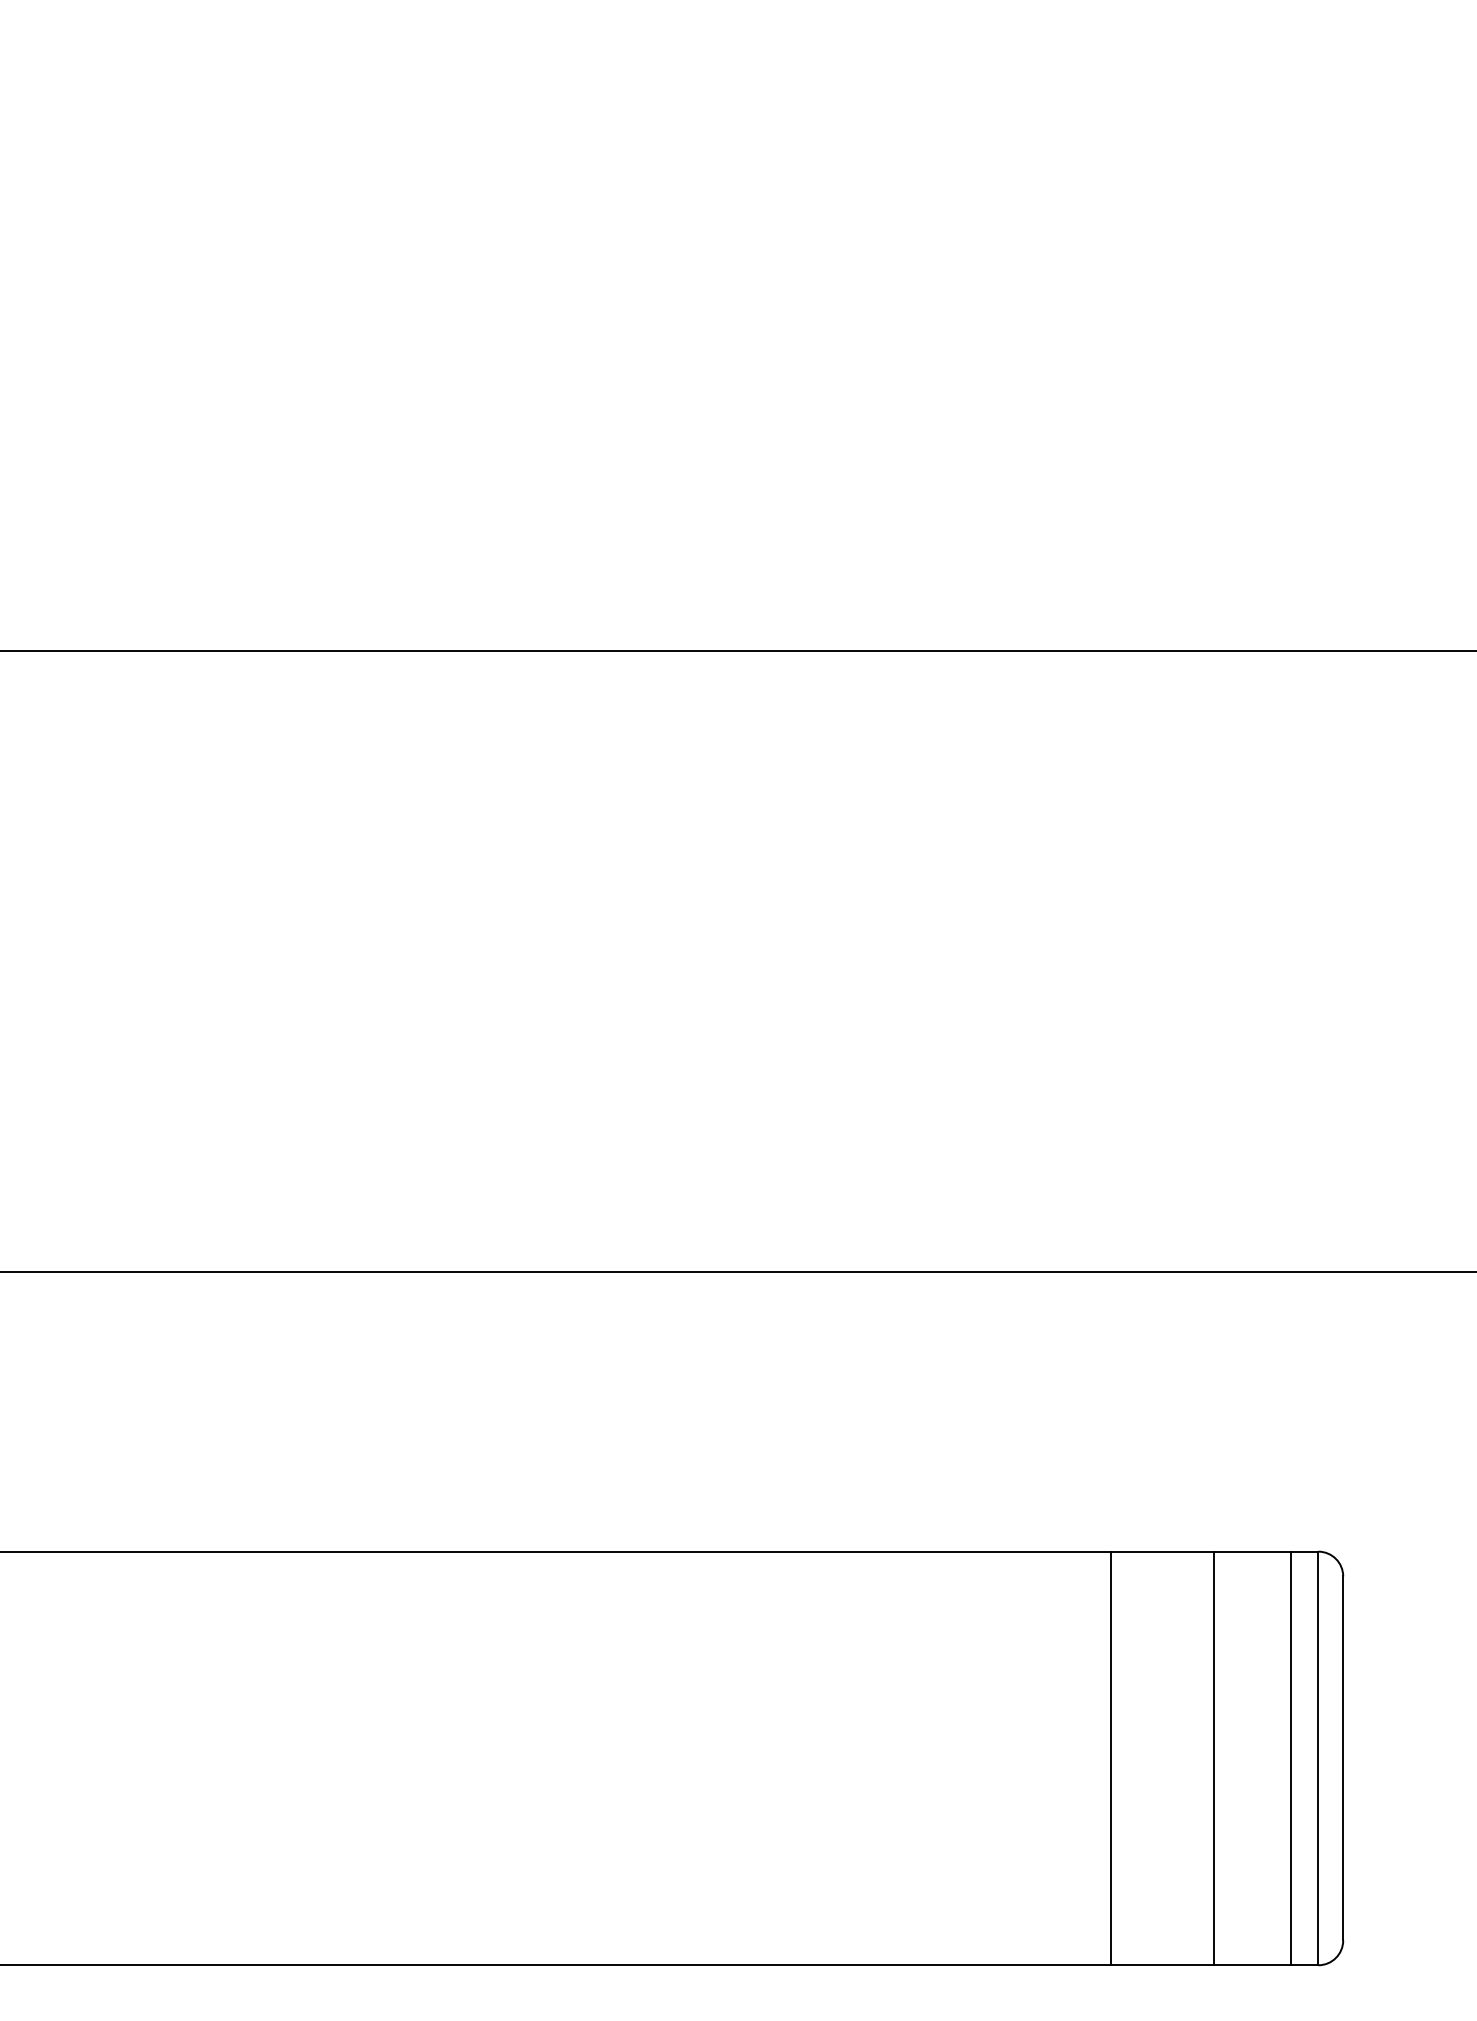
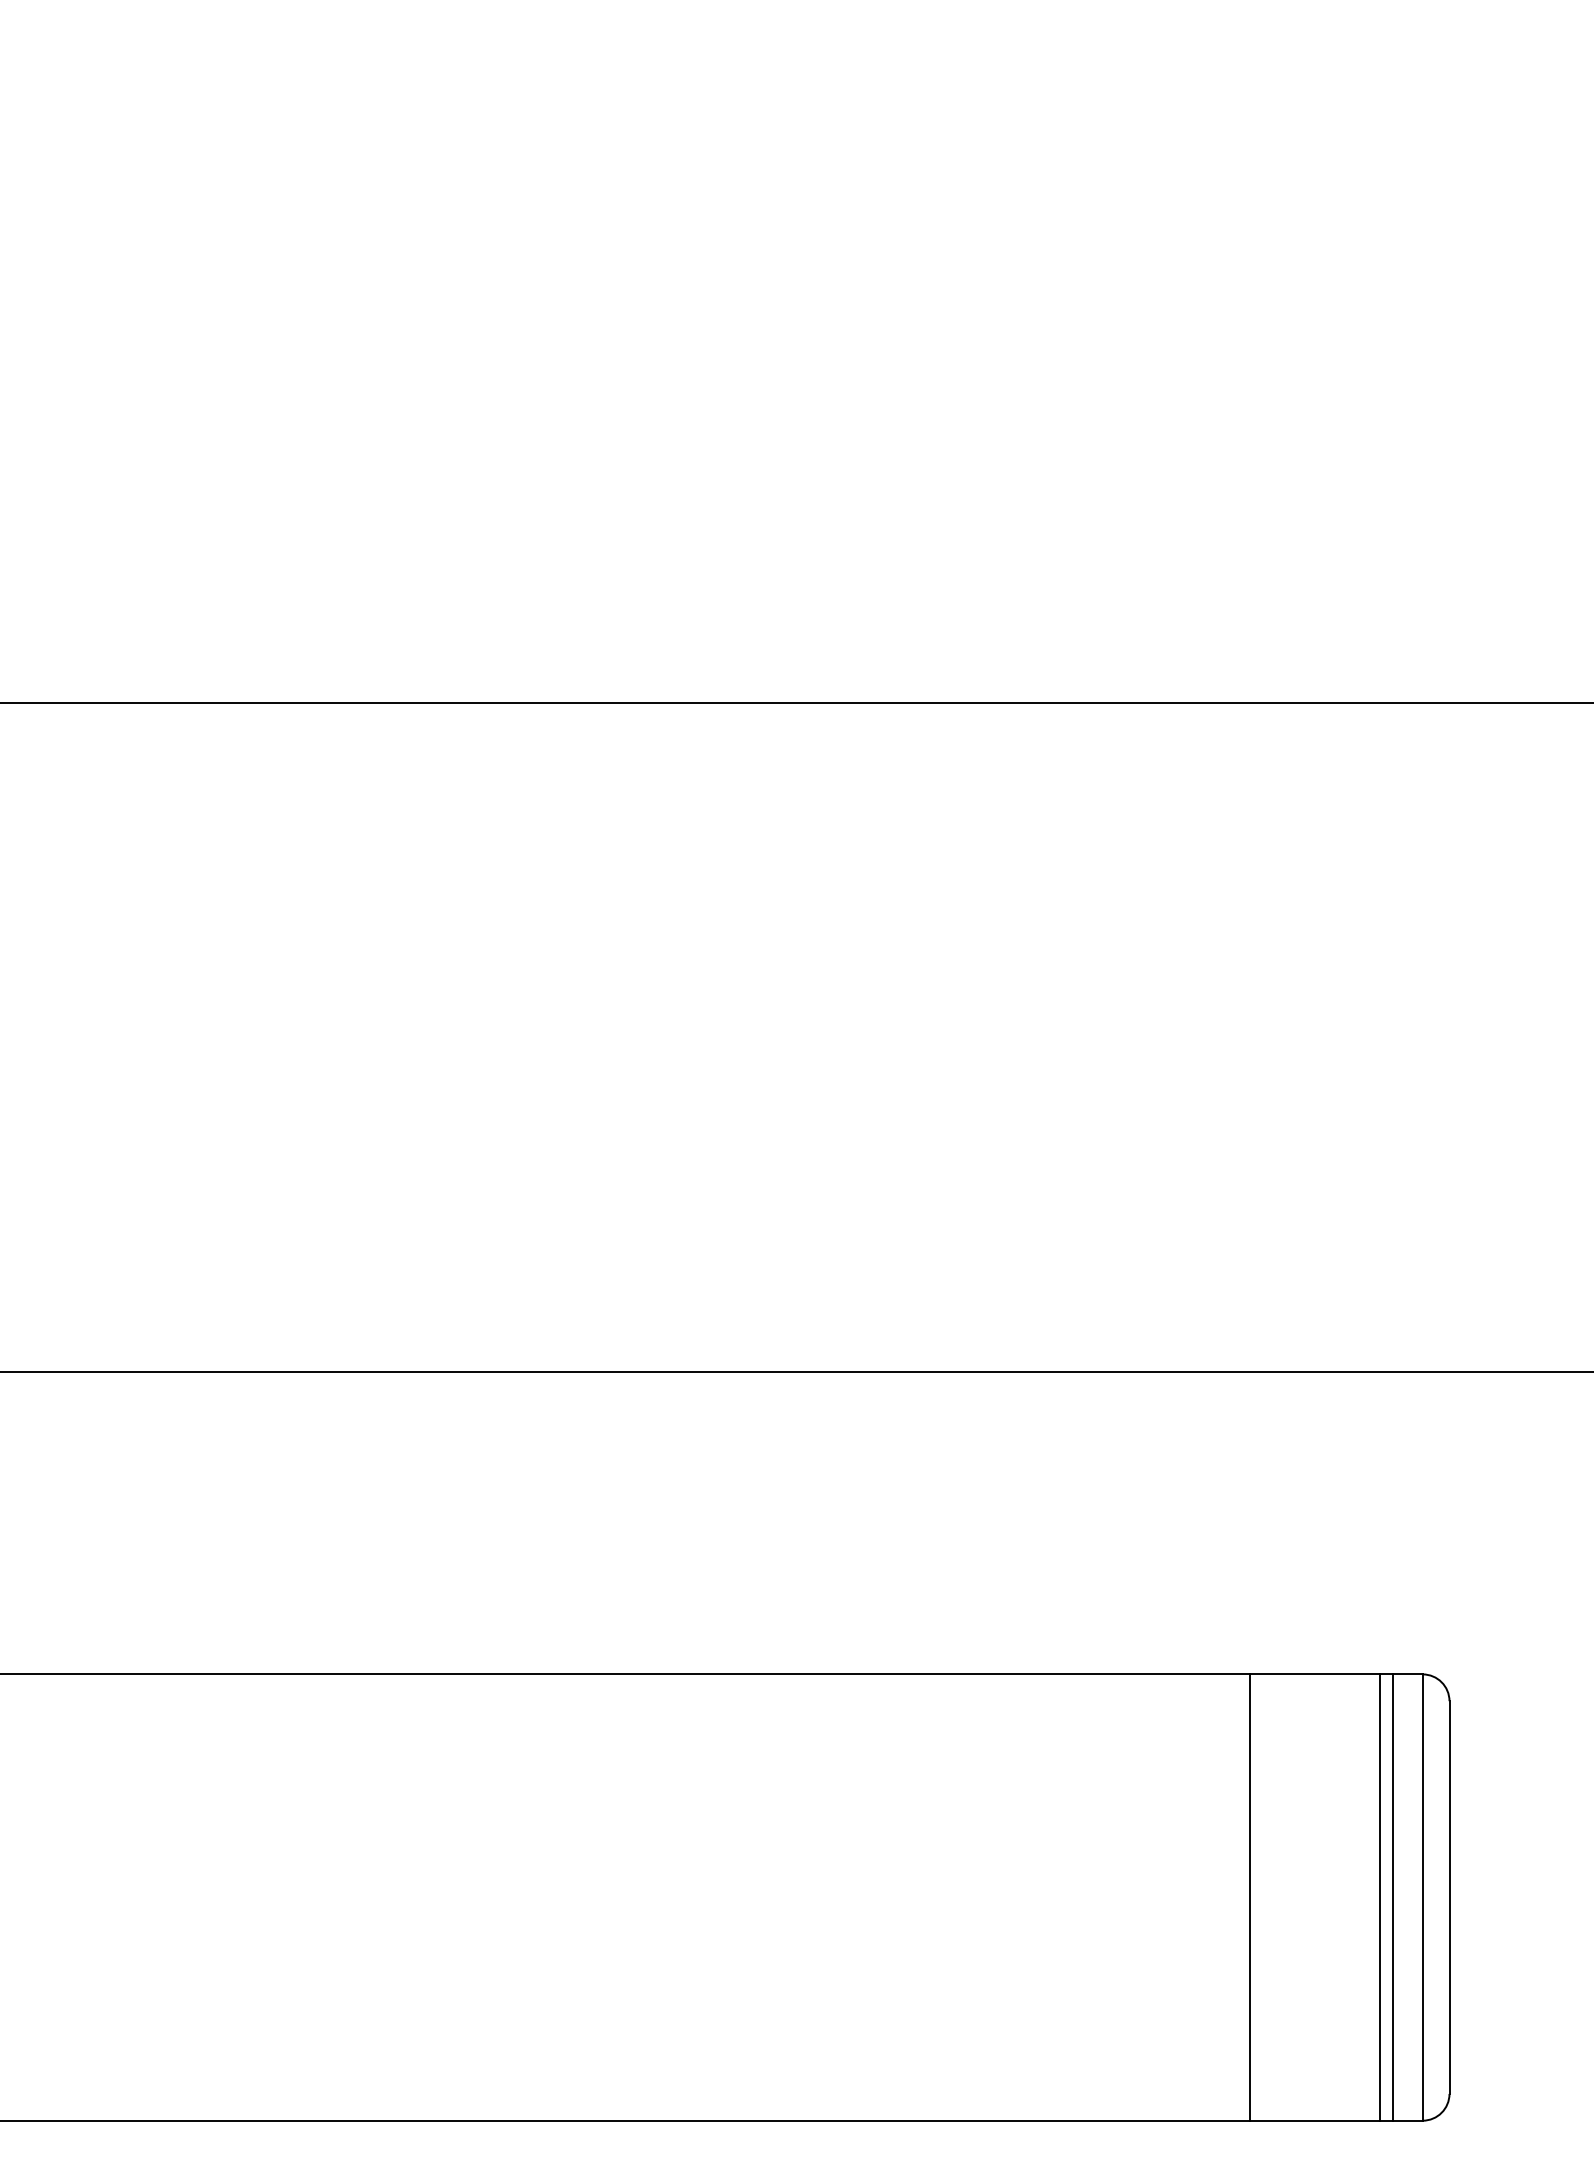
line: (1110, 1758) -> (1250, 1897), moved
line: (1213, 1758) -> (1379, 1897), moved

